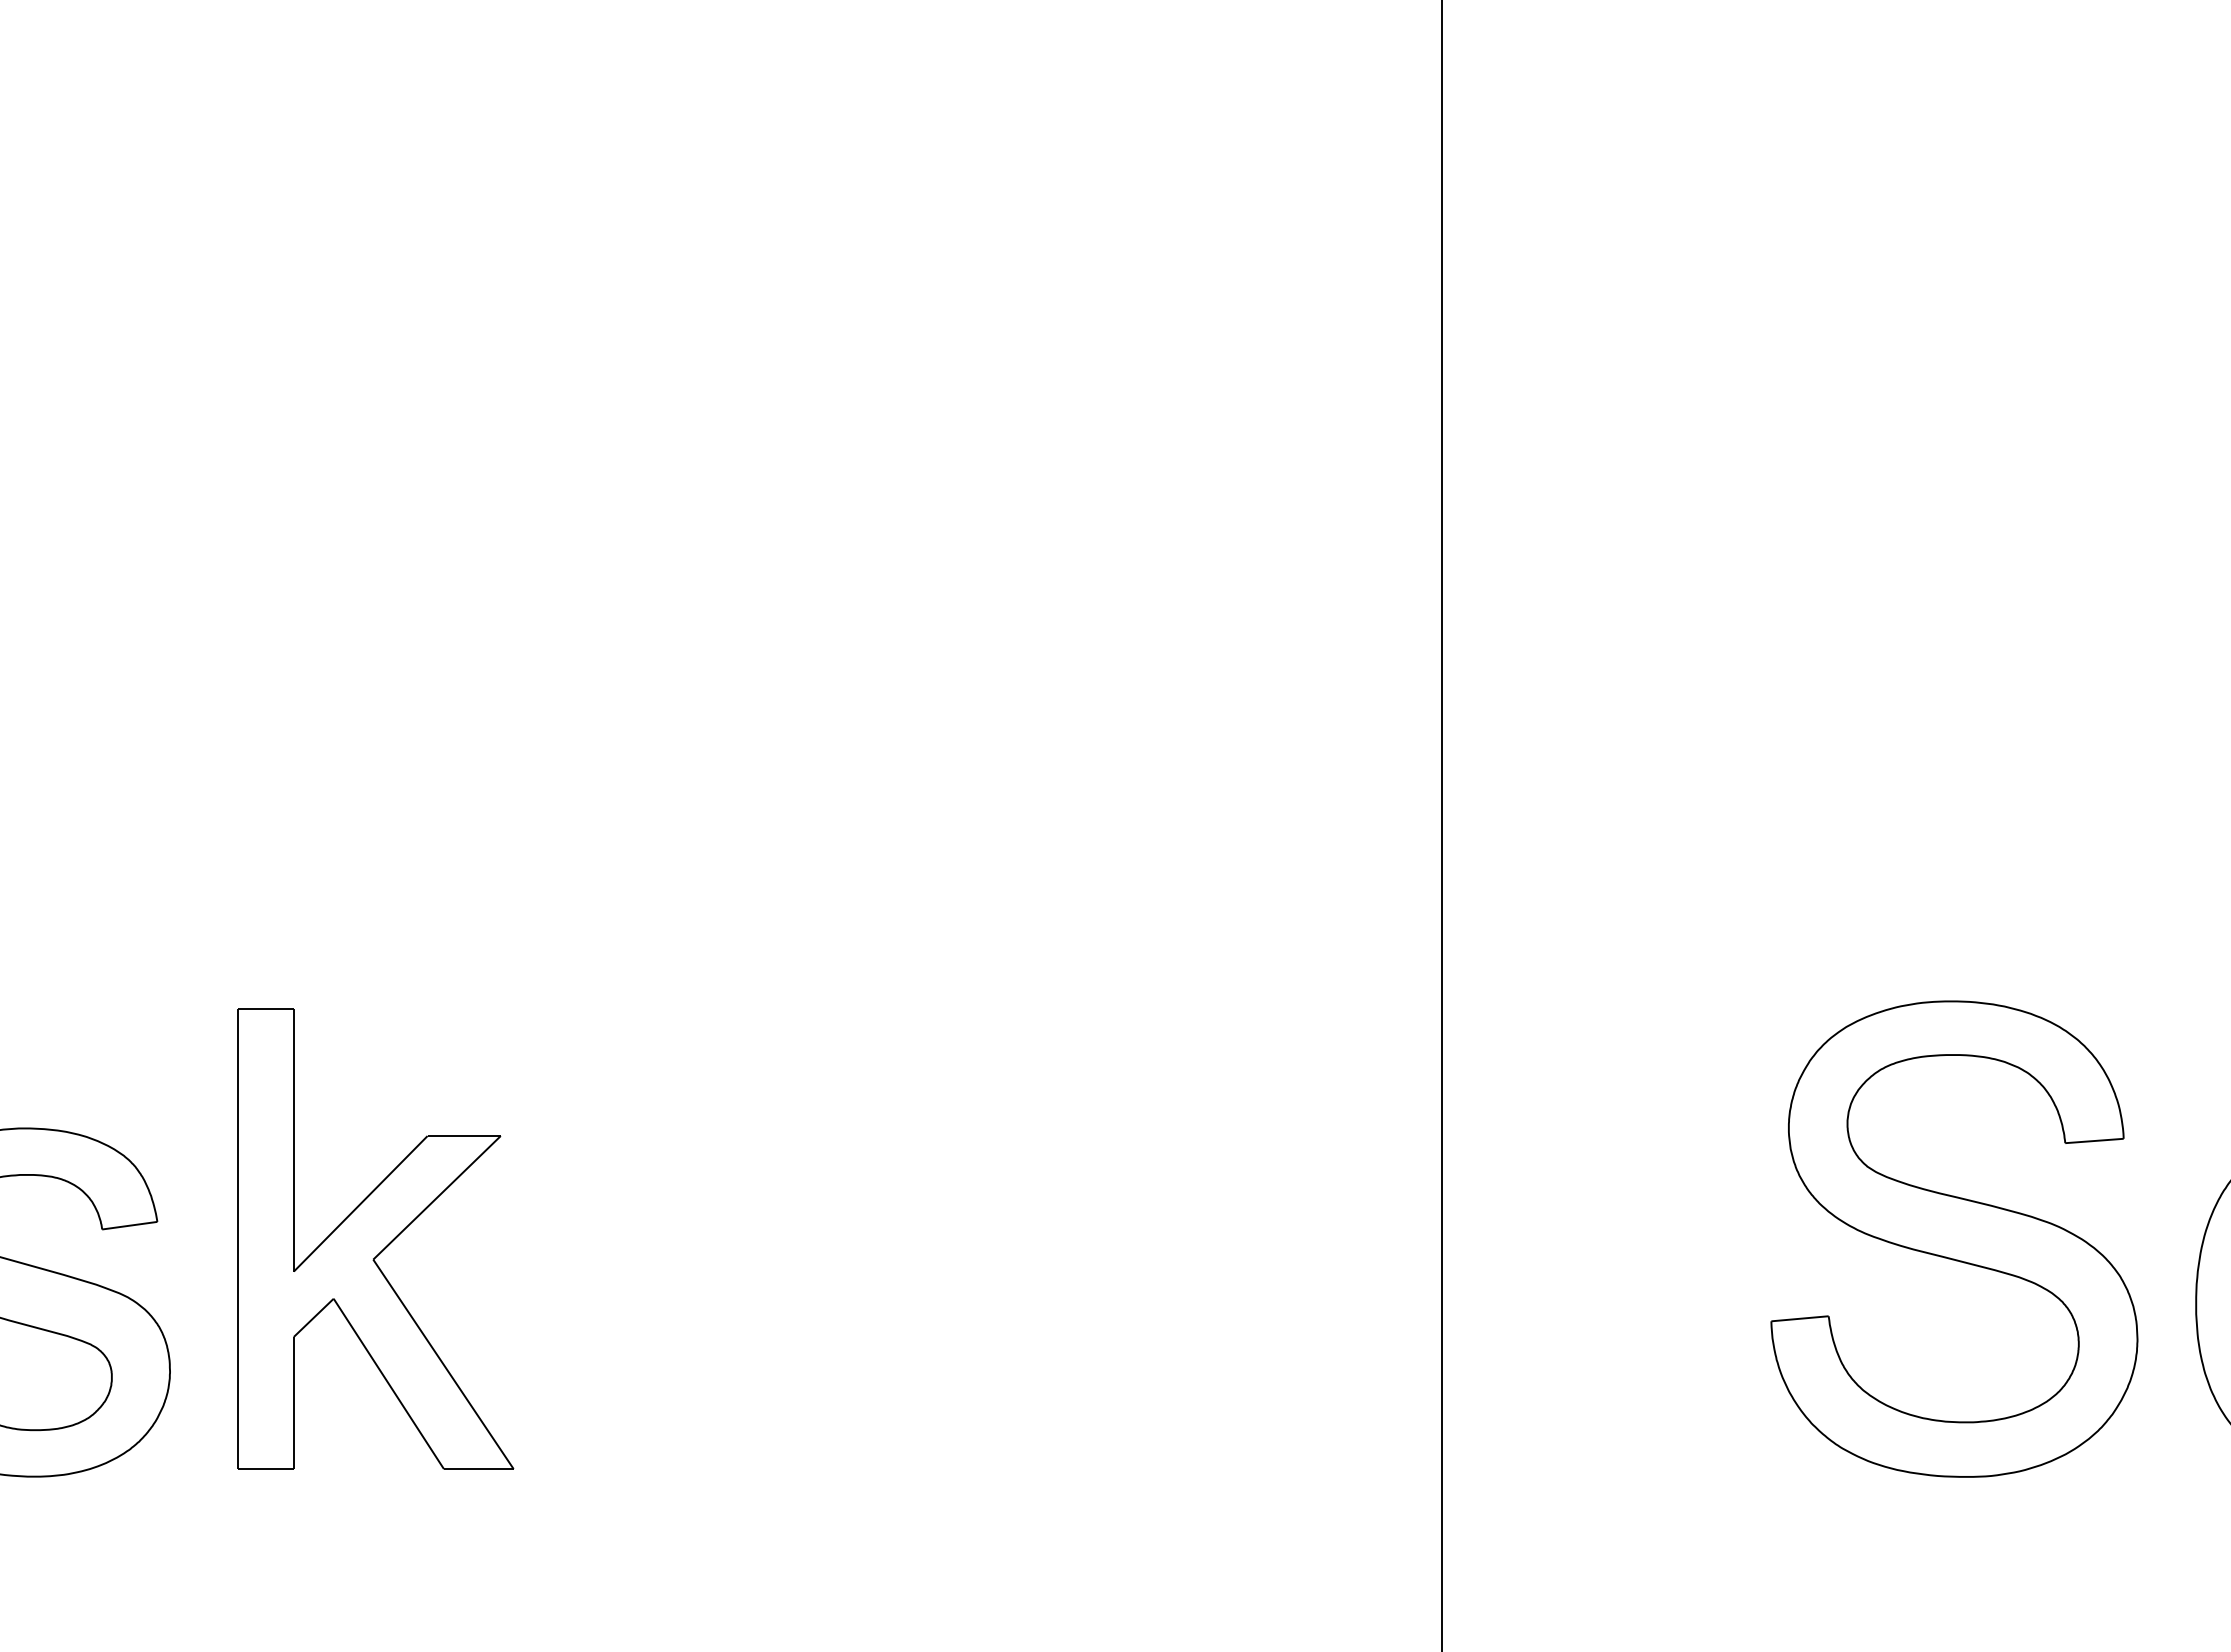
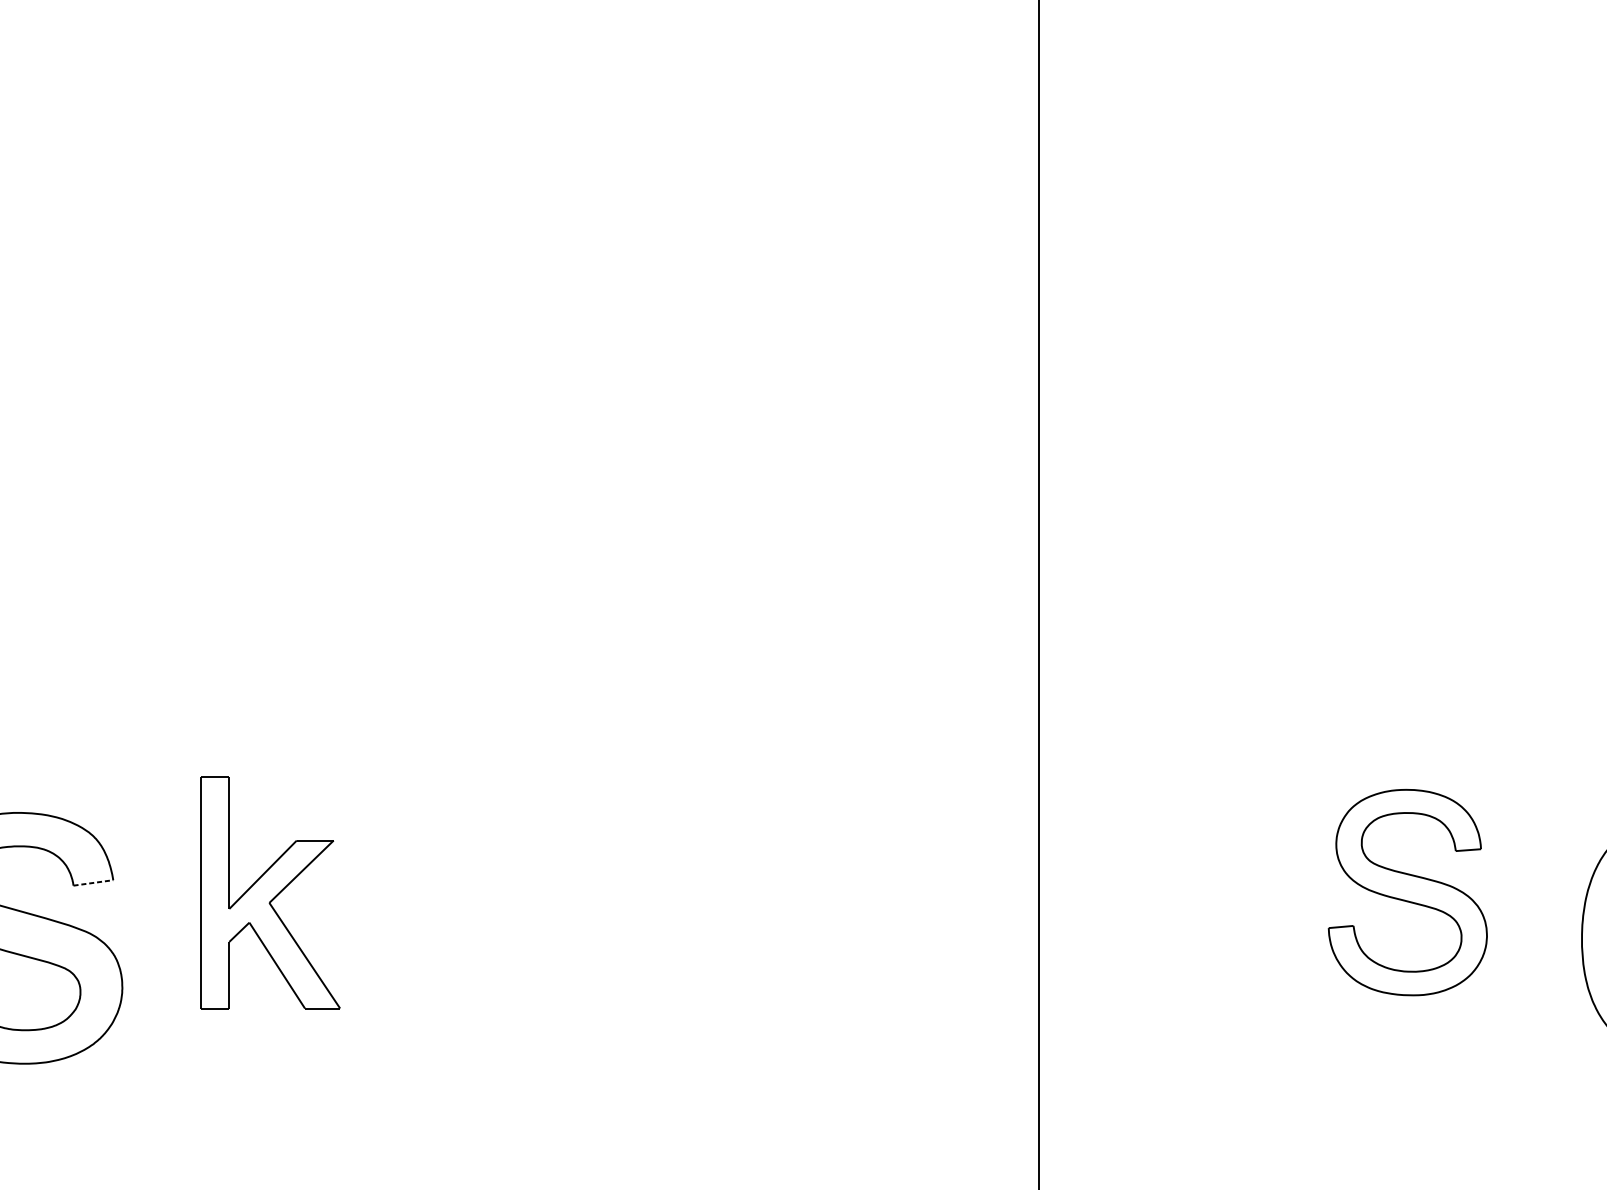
line: (129, 1225) -> (93, 882), solid -> dashed
part: (375, 1238) -> (270, 892), size x0.7
part: (1954, 1238) -> (1407, 892), size x0.6

